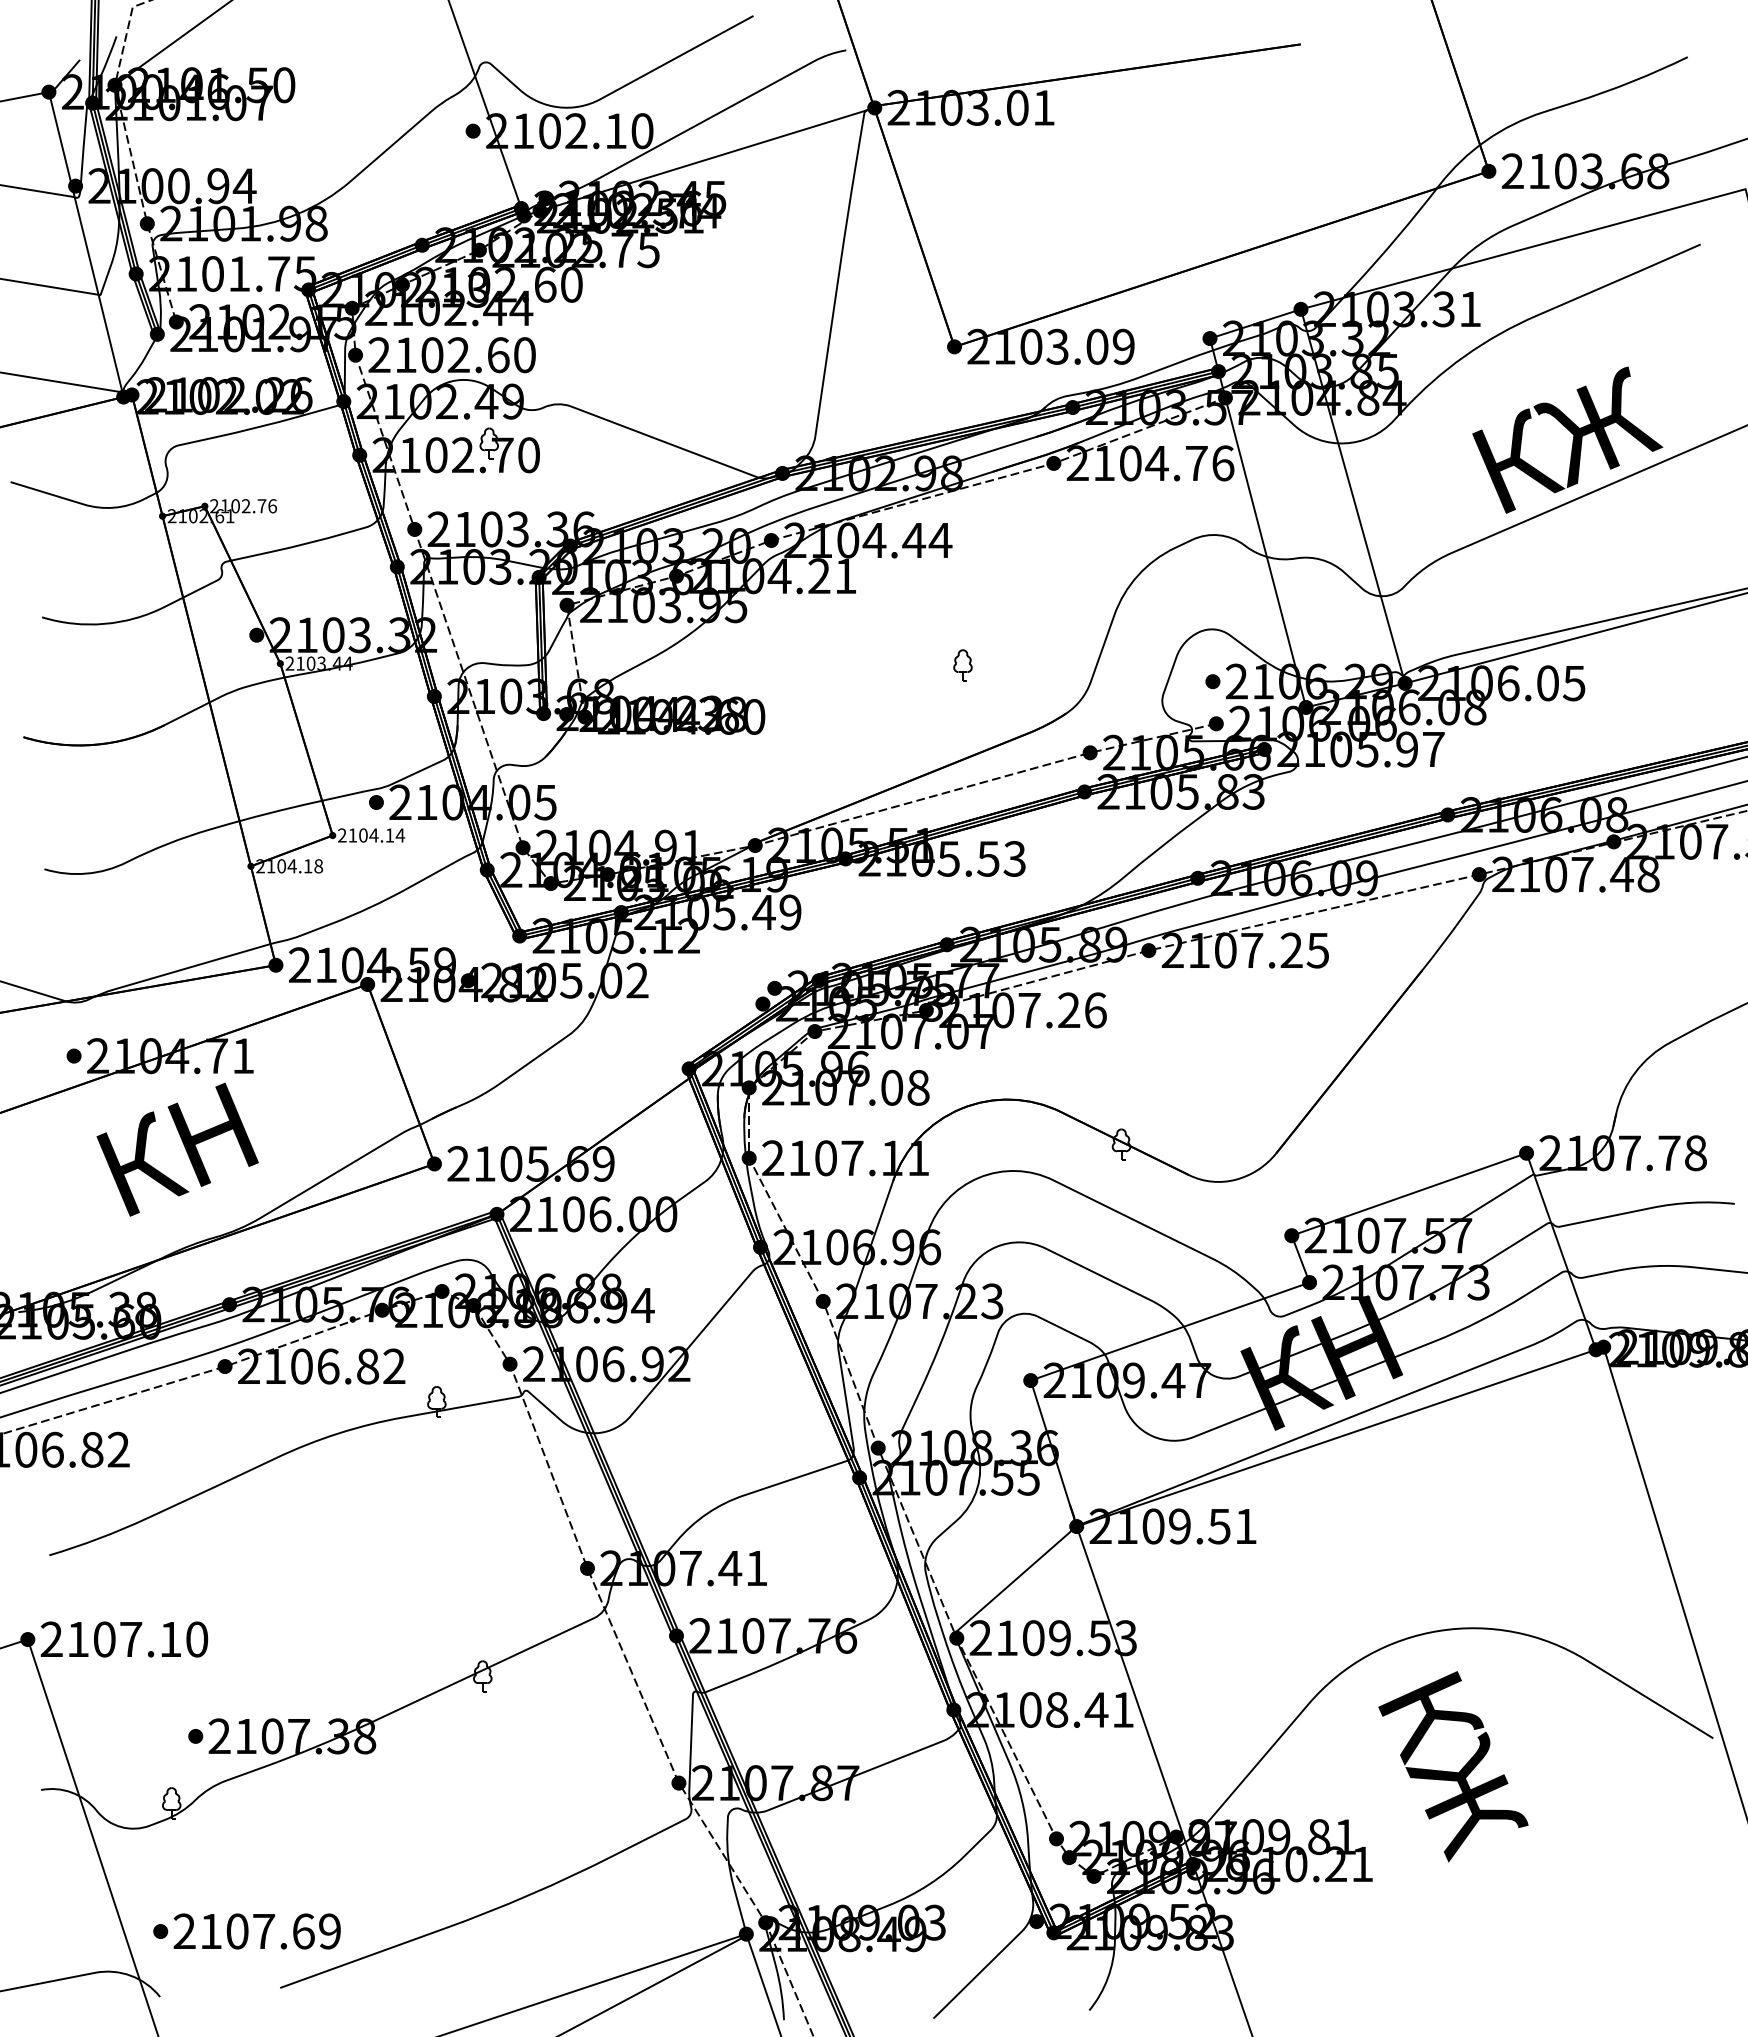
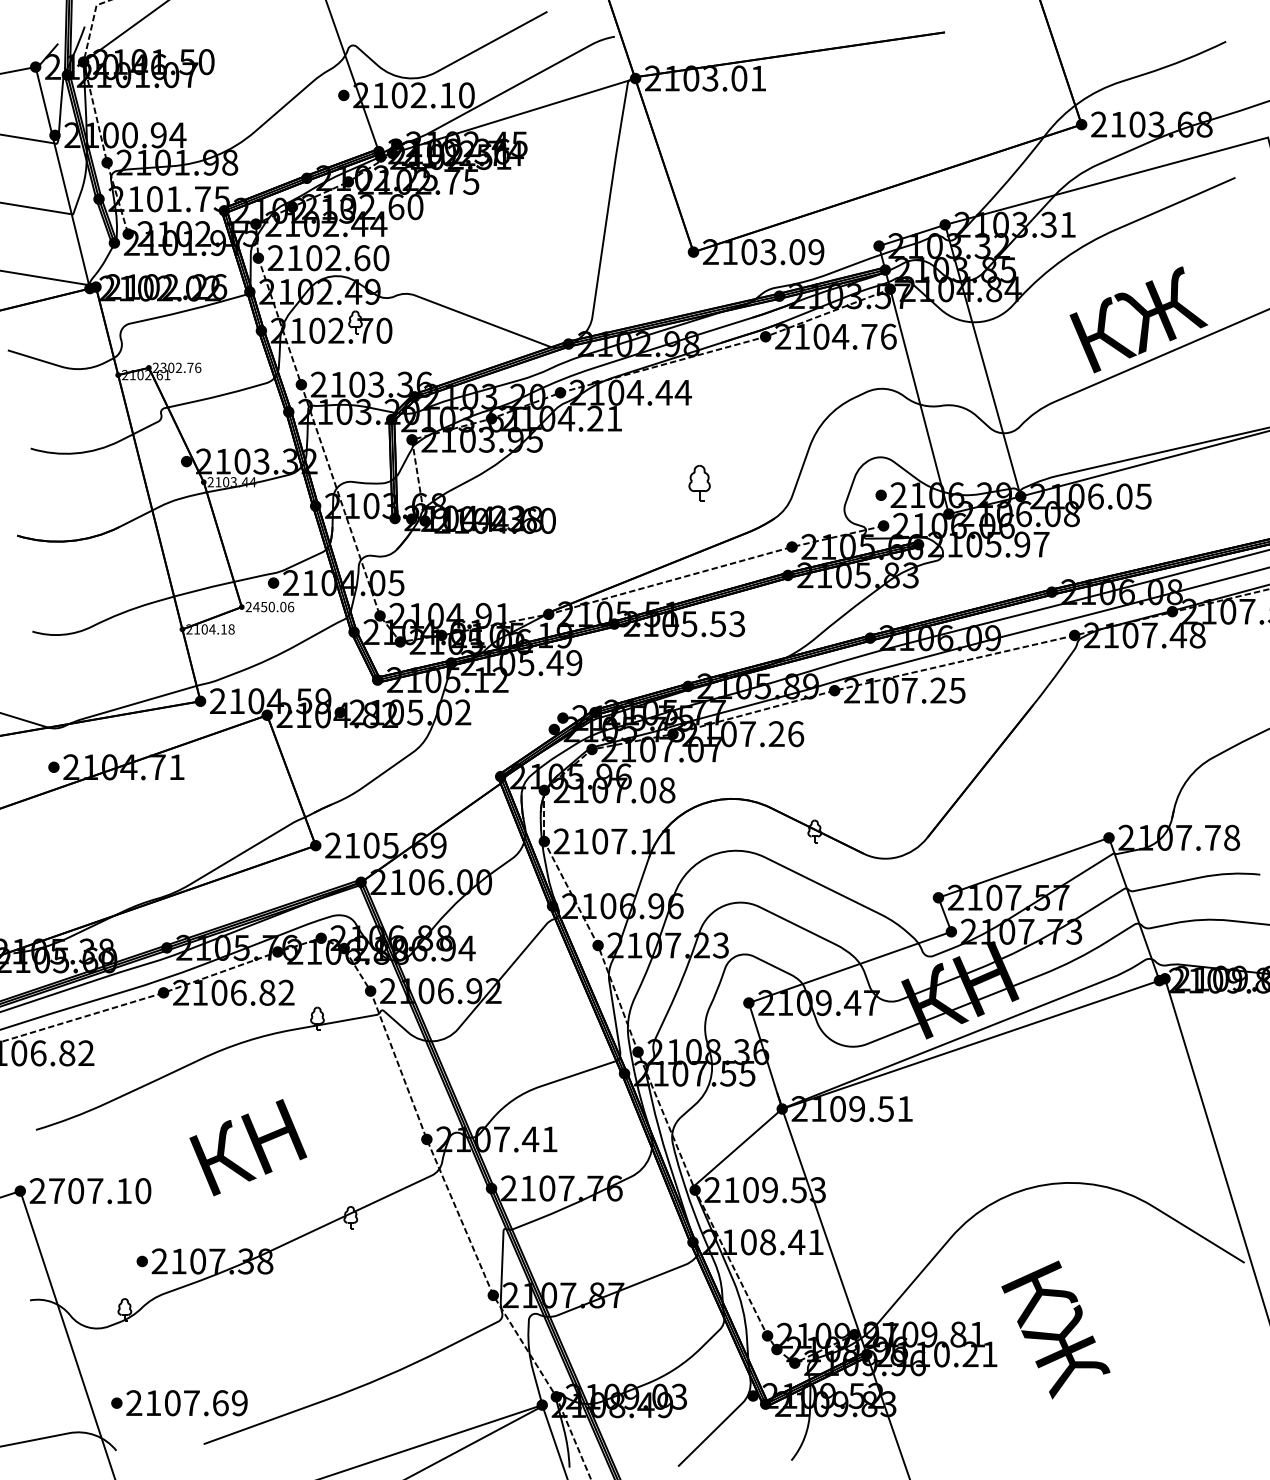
text: (224, 506) -> (163, 368), 2102.76 -> 2302.76
part: (962, 665) -> (699, 483), size x1.6
text: (376, 835) -> (273, 607), 2104.14 -> 2450.06
text: (177, 1149) -> (248, 1147), moved
text: (78, 1639) -> (57, 1191), 2107.10 -> 2707.10
text: (1453, 1766) -> (1055, 1329), moved

